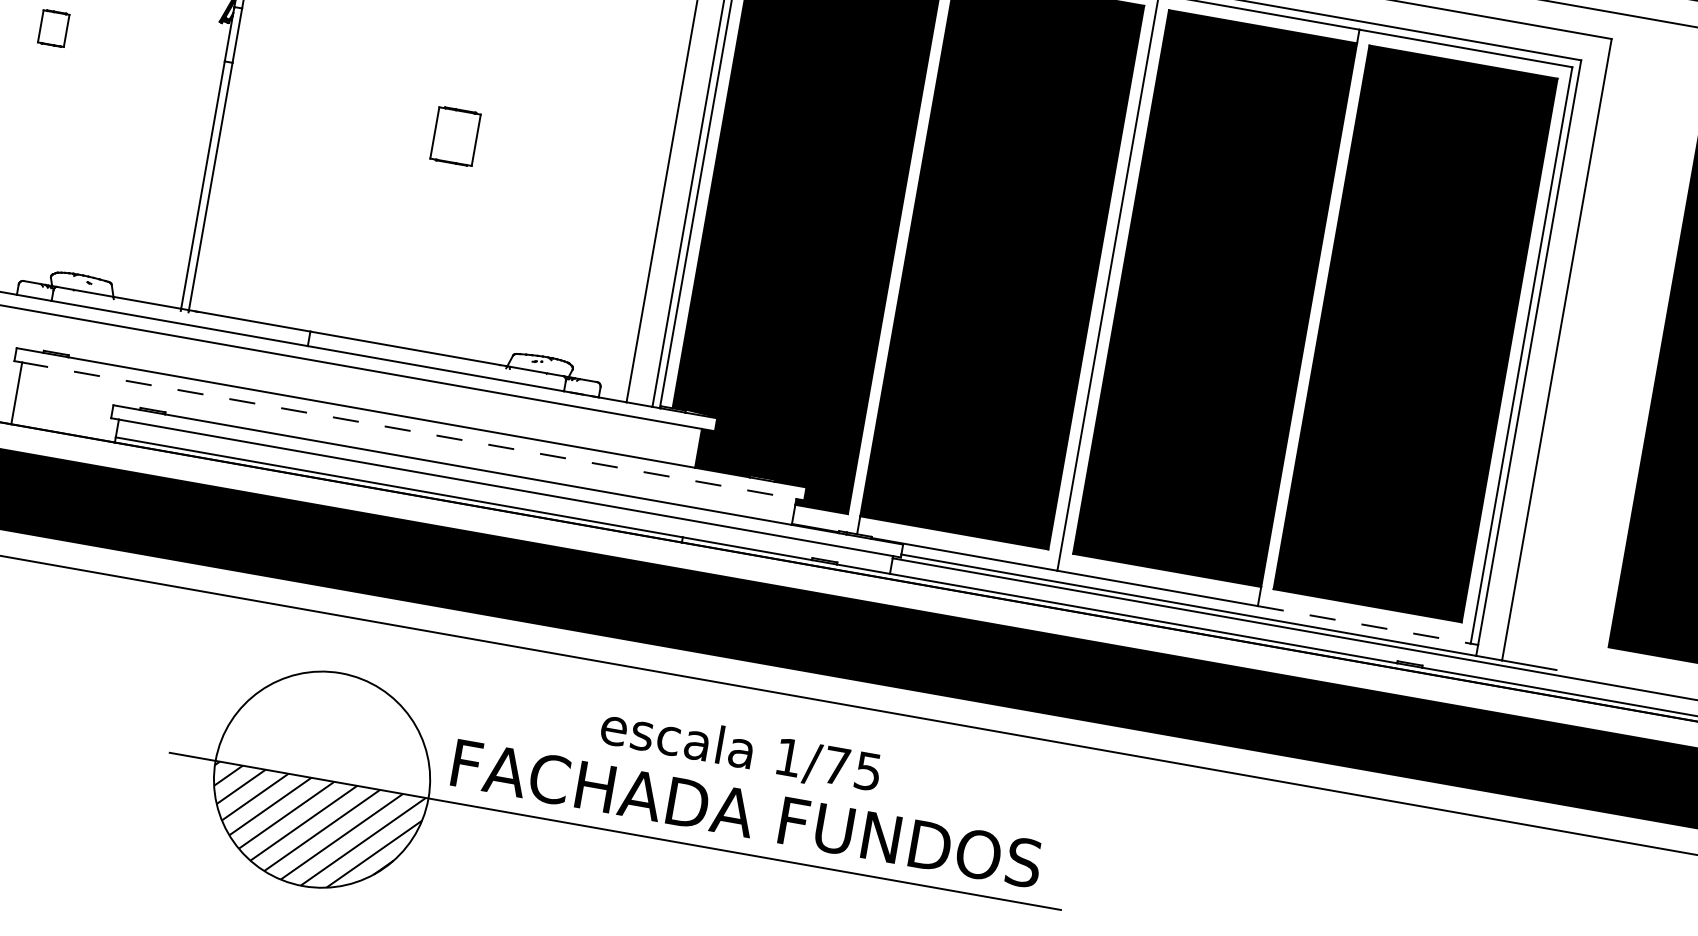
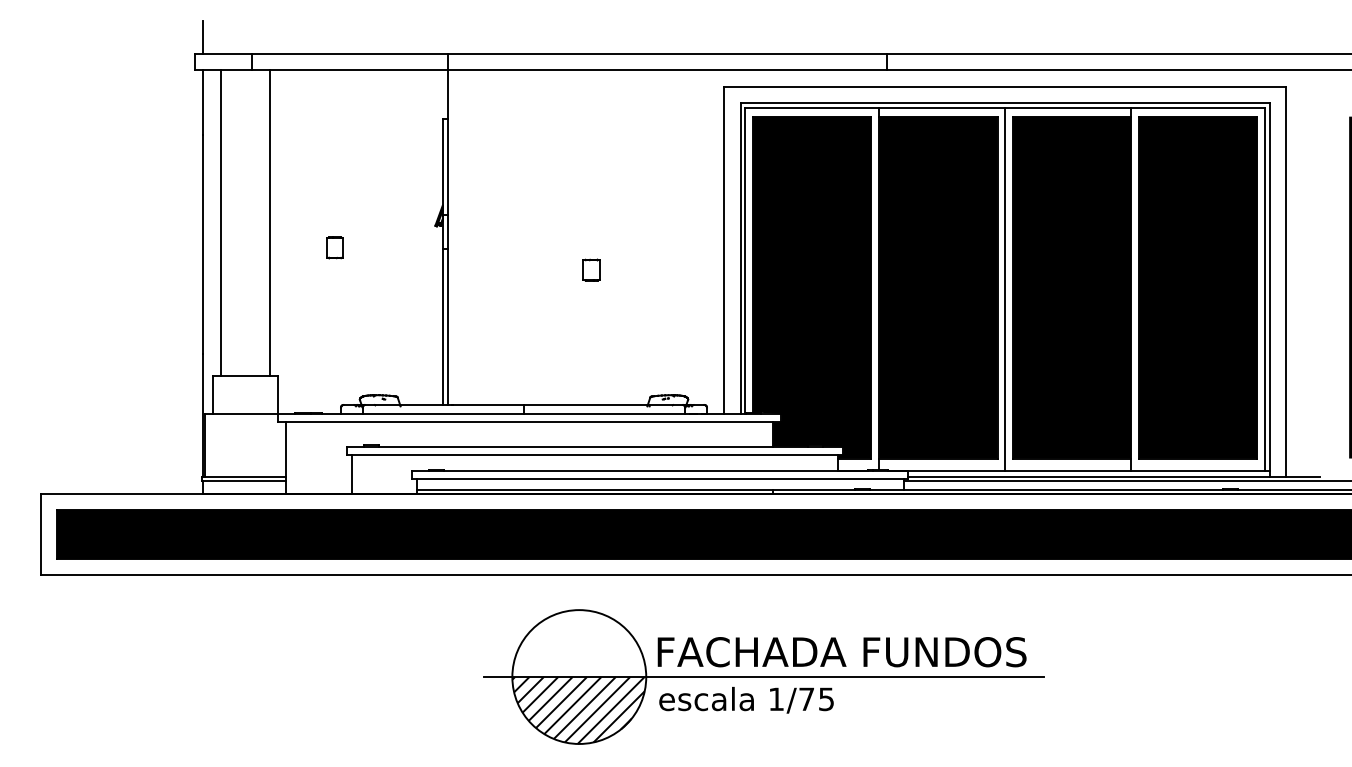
part: (455, 135) -> (591, 269), size x0.62
line: (410, 430) -> (595, 454), dashed -> solid
line: (1364, 624) -> (1198, 470), dashed -> solid
text: (740, 750) -> (746, 700), moved

